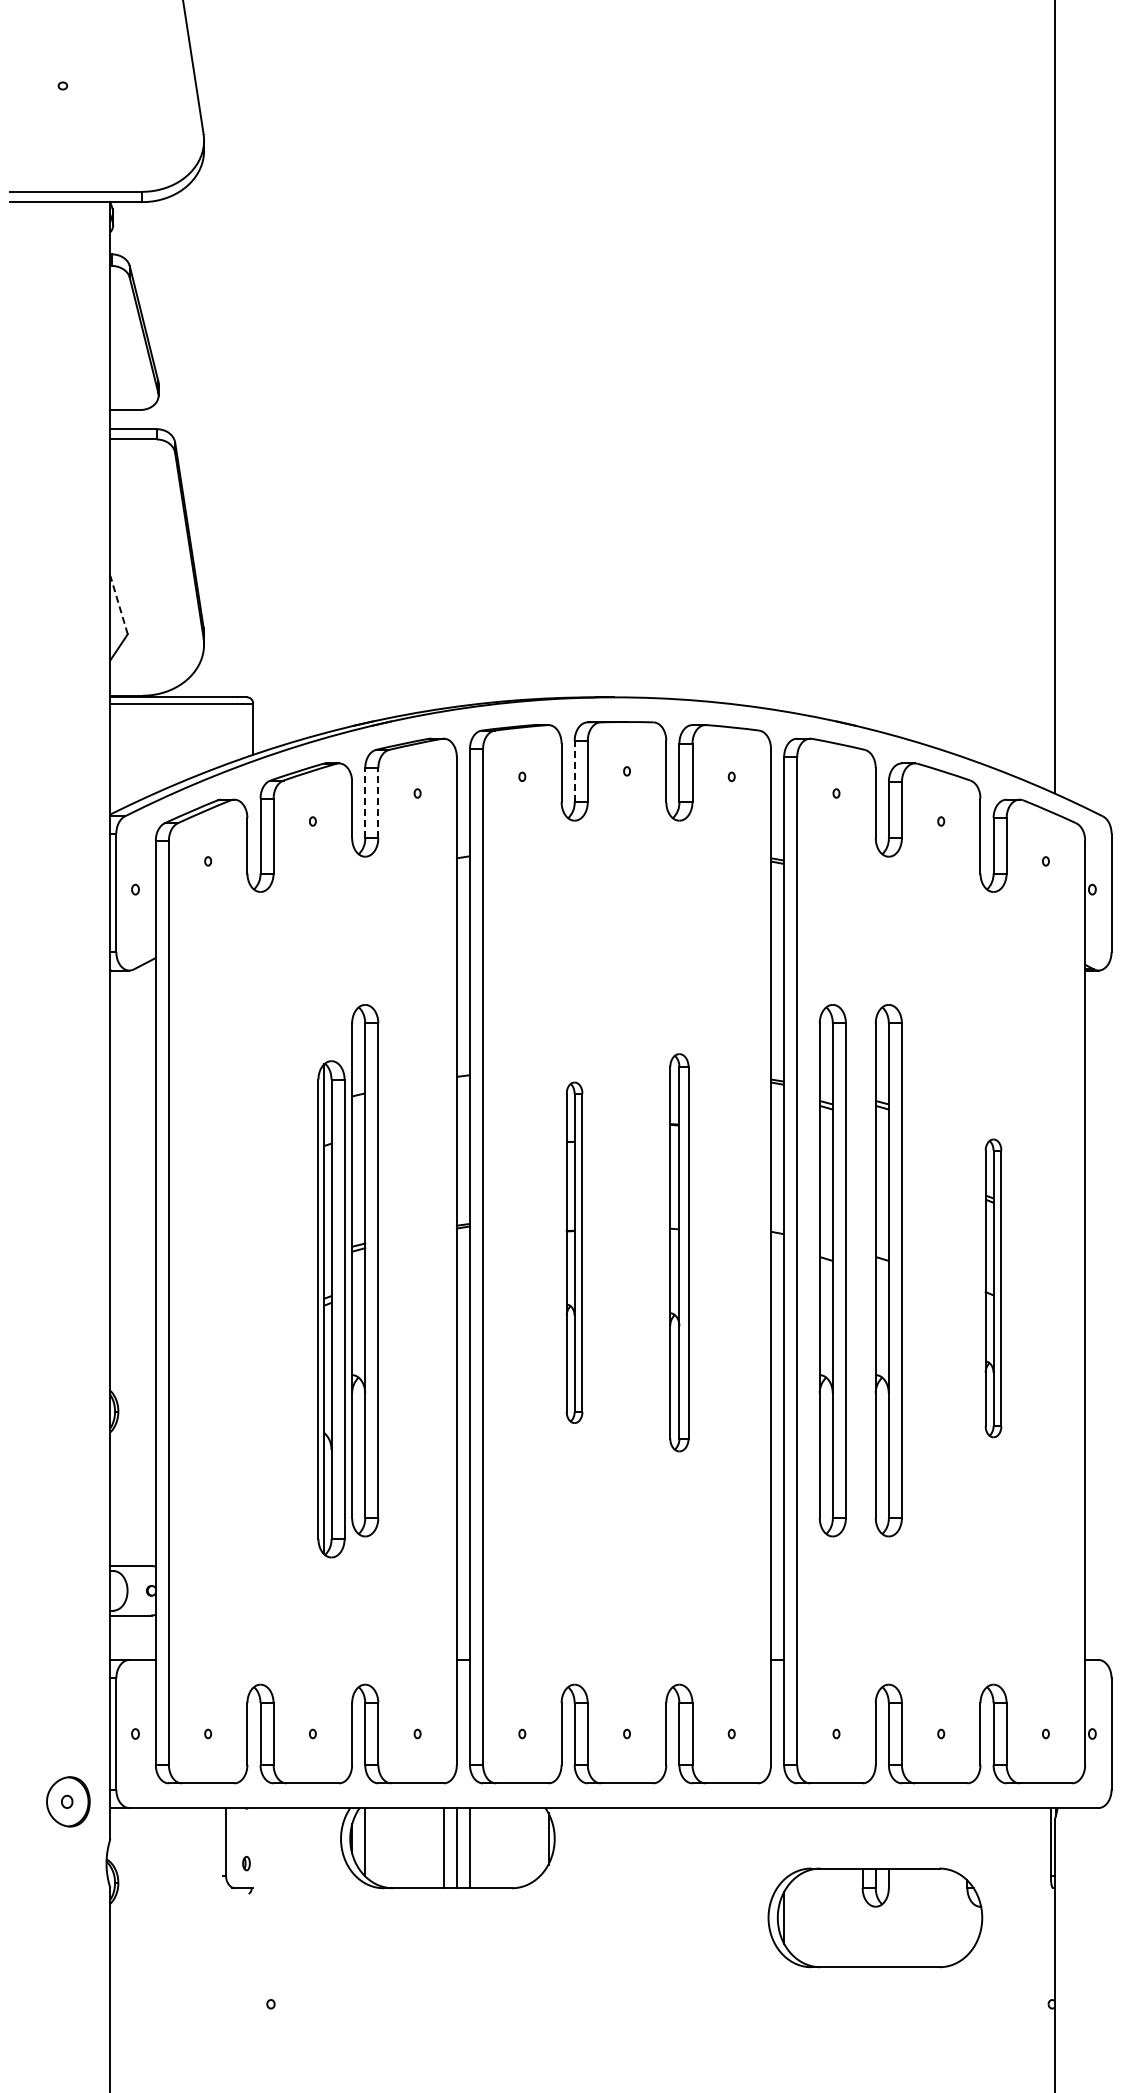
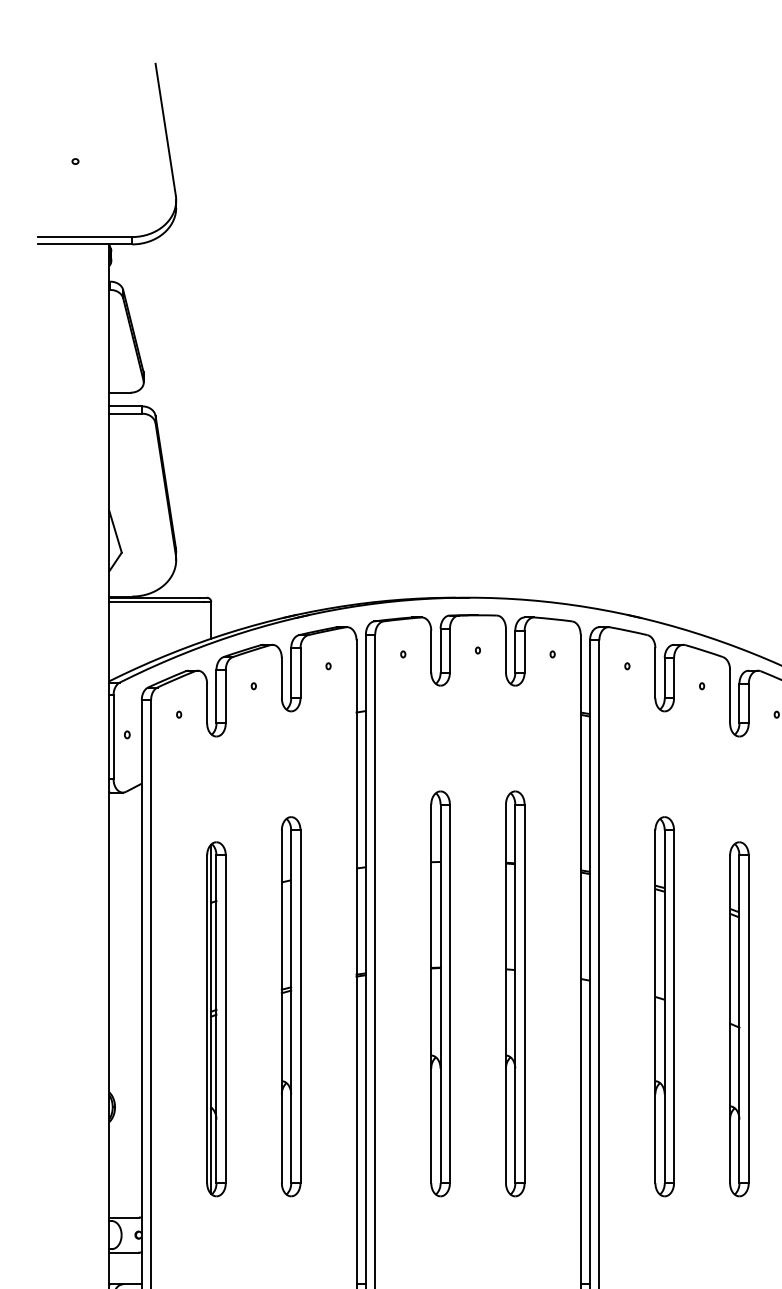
line: (118, 604) -> (115, 531), dashed -> solid
line: (574, 771) -> (440, 650), dashed -> solid
line: (365, 802) -> (291, 672), dashed -> solid
line: (378, 802) -> (300, 672), dashed -> solid
part: (574, 1252) -> (440, 993), size x1.67
part: (679, 1252) -> (515, 993), size x1.43
part: (832, 1270) -> (624, 1006), removed
part: (993, 1288) -> (739, 1019), size x1.67
part: (331, 1309) -> (216, 1019), moved

